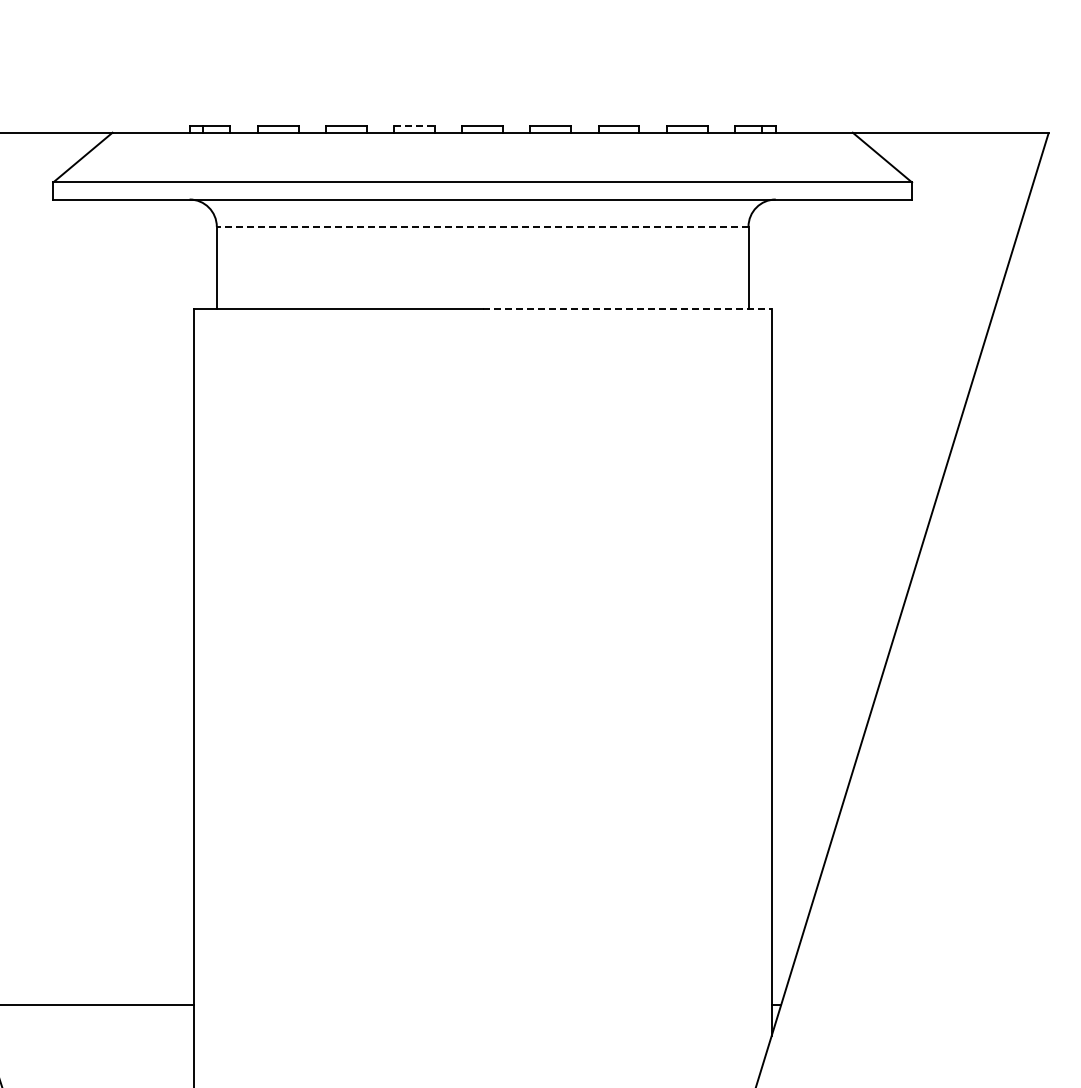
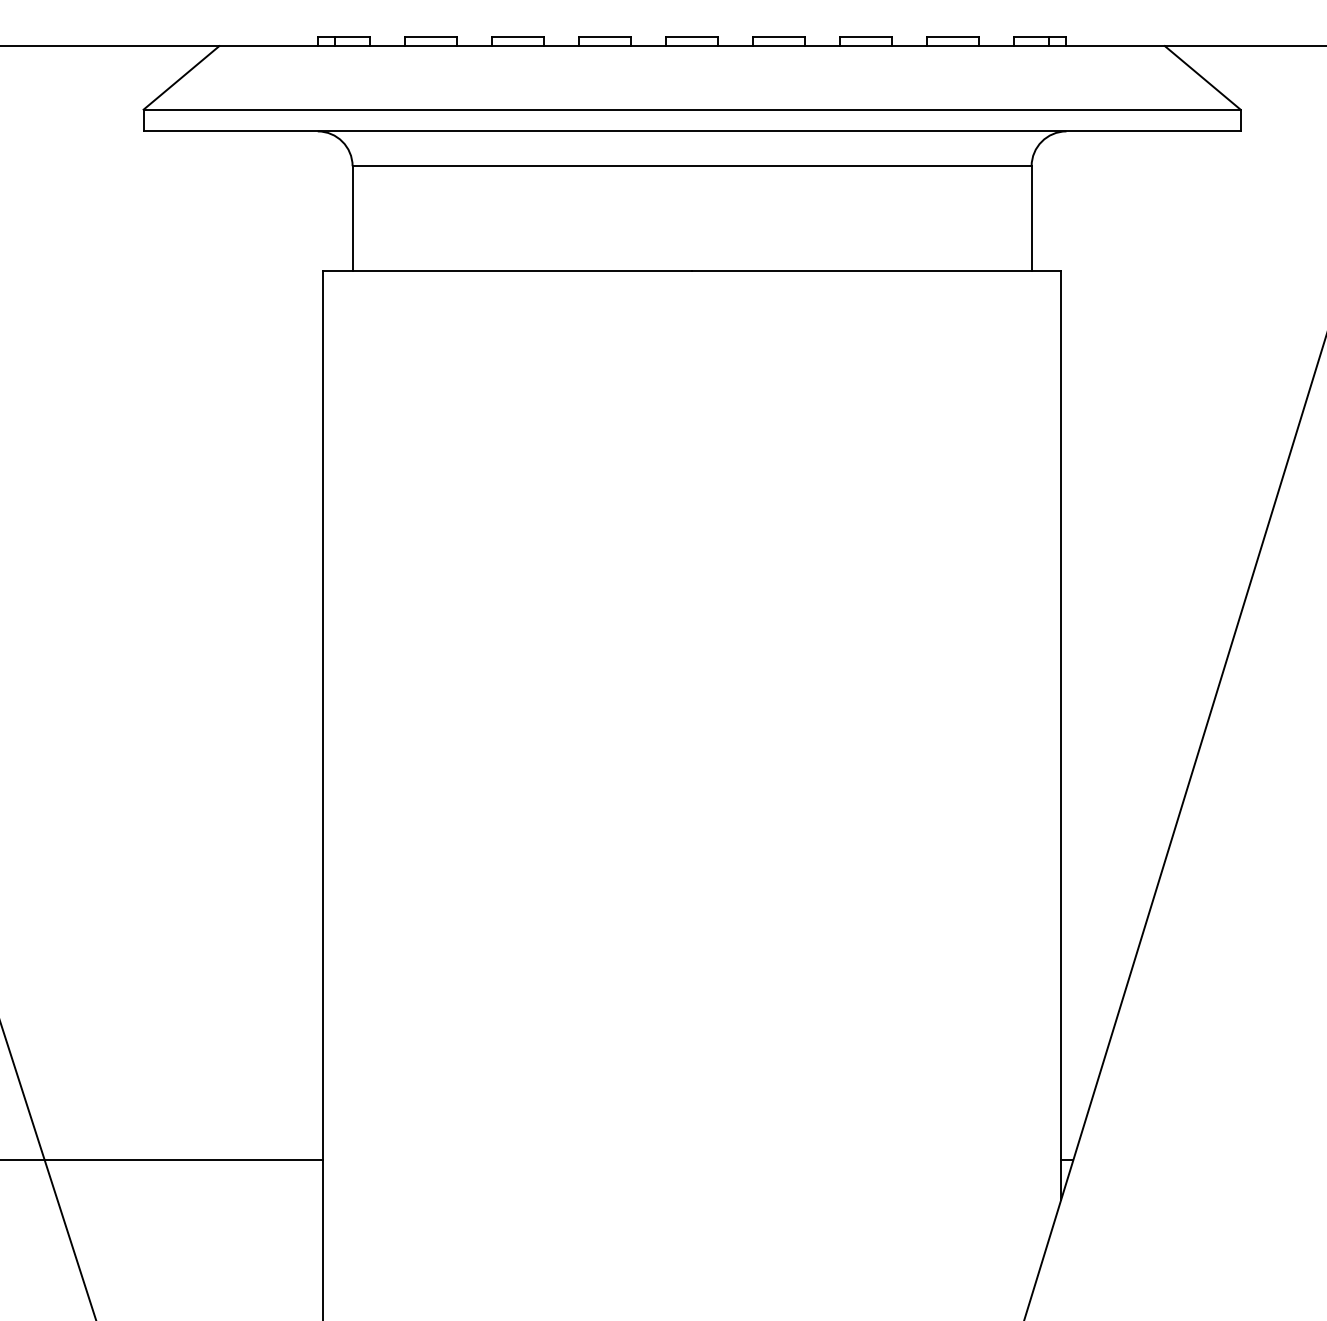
line: (415, 125) -> (606, 36), dashed -> solid
line: (482, 226) -> (691, 165), dashed -> solid
line: (627, 308) -> (877, 270), dashed -> solid

